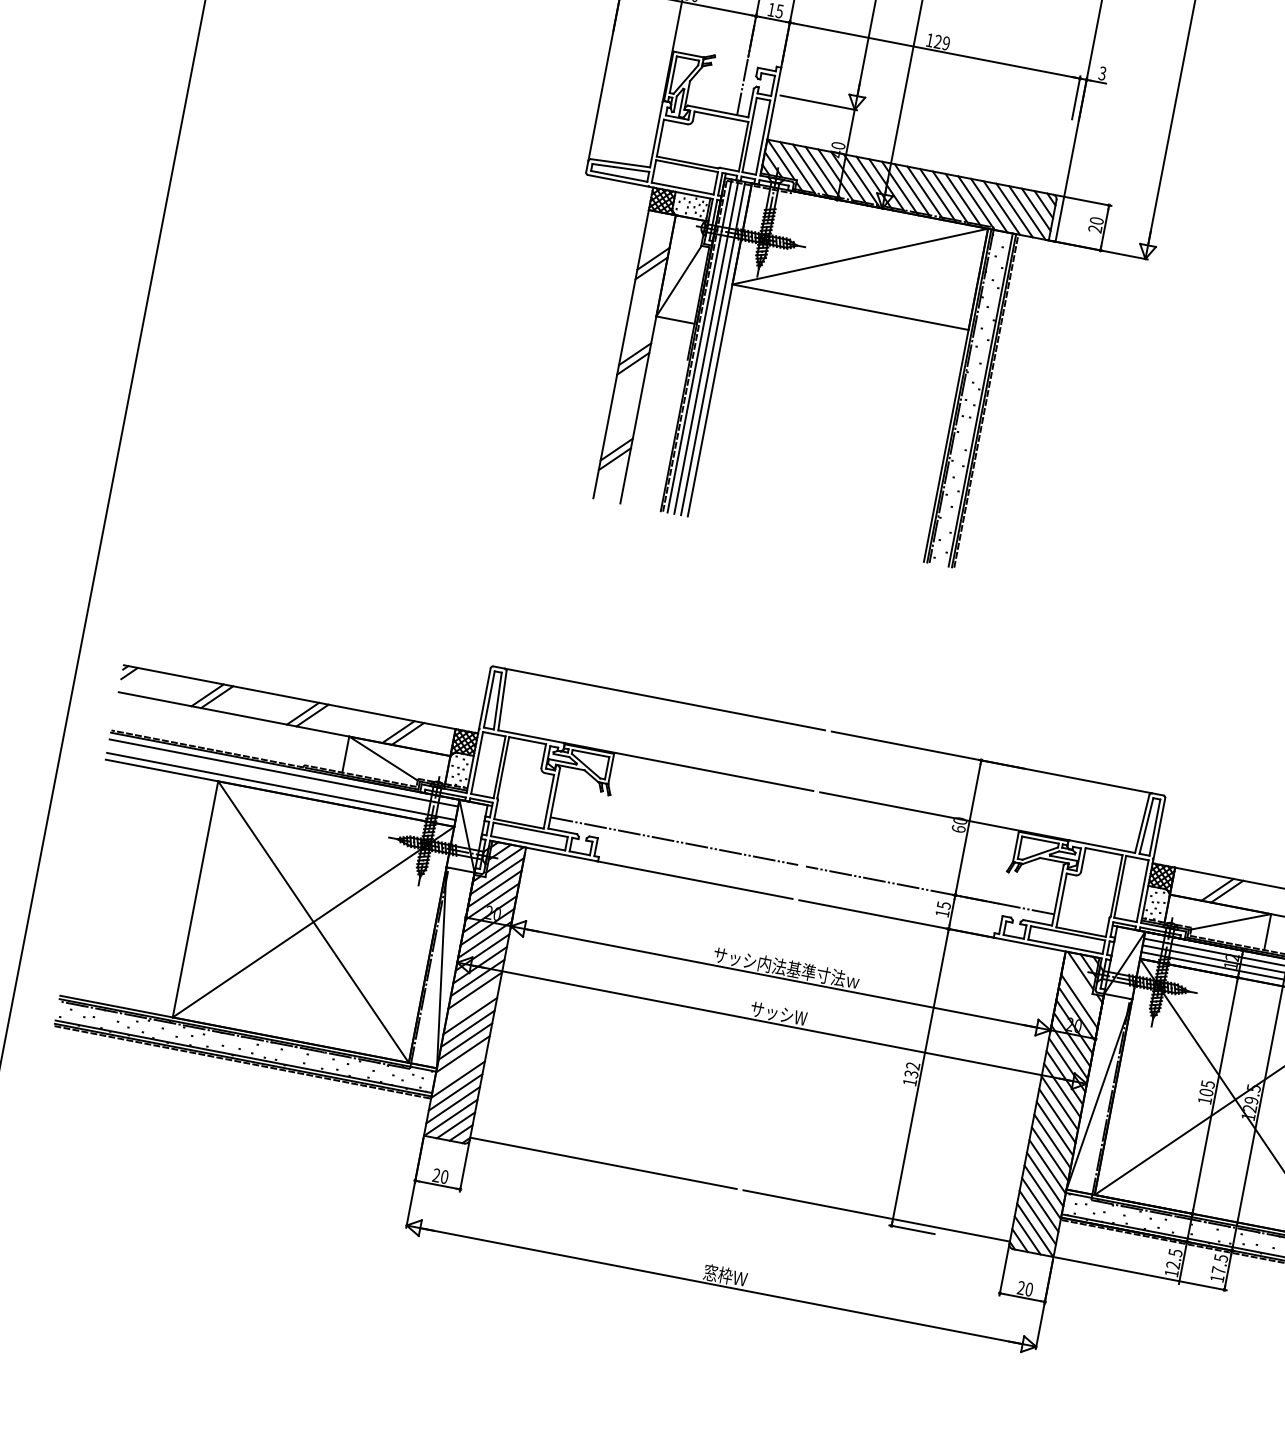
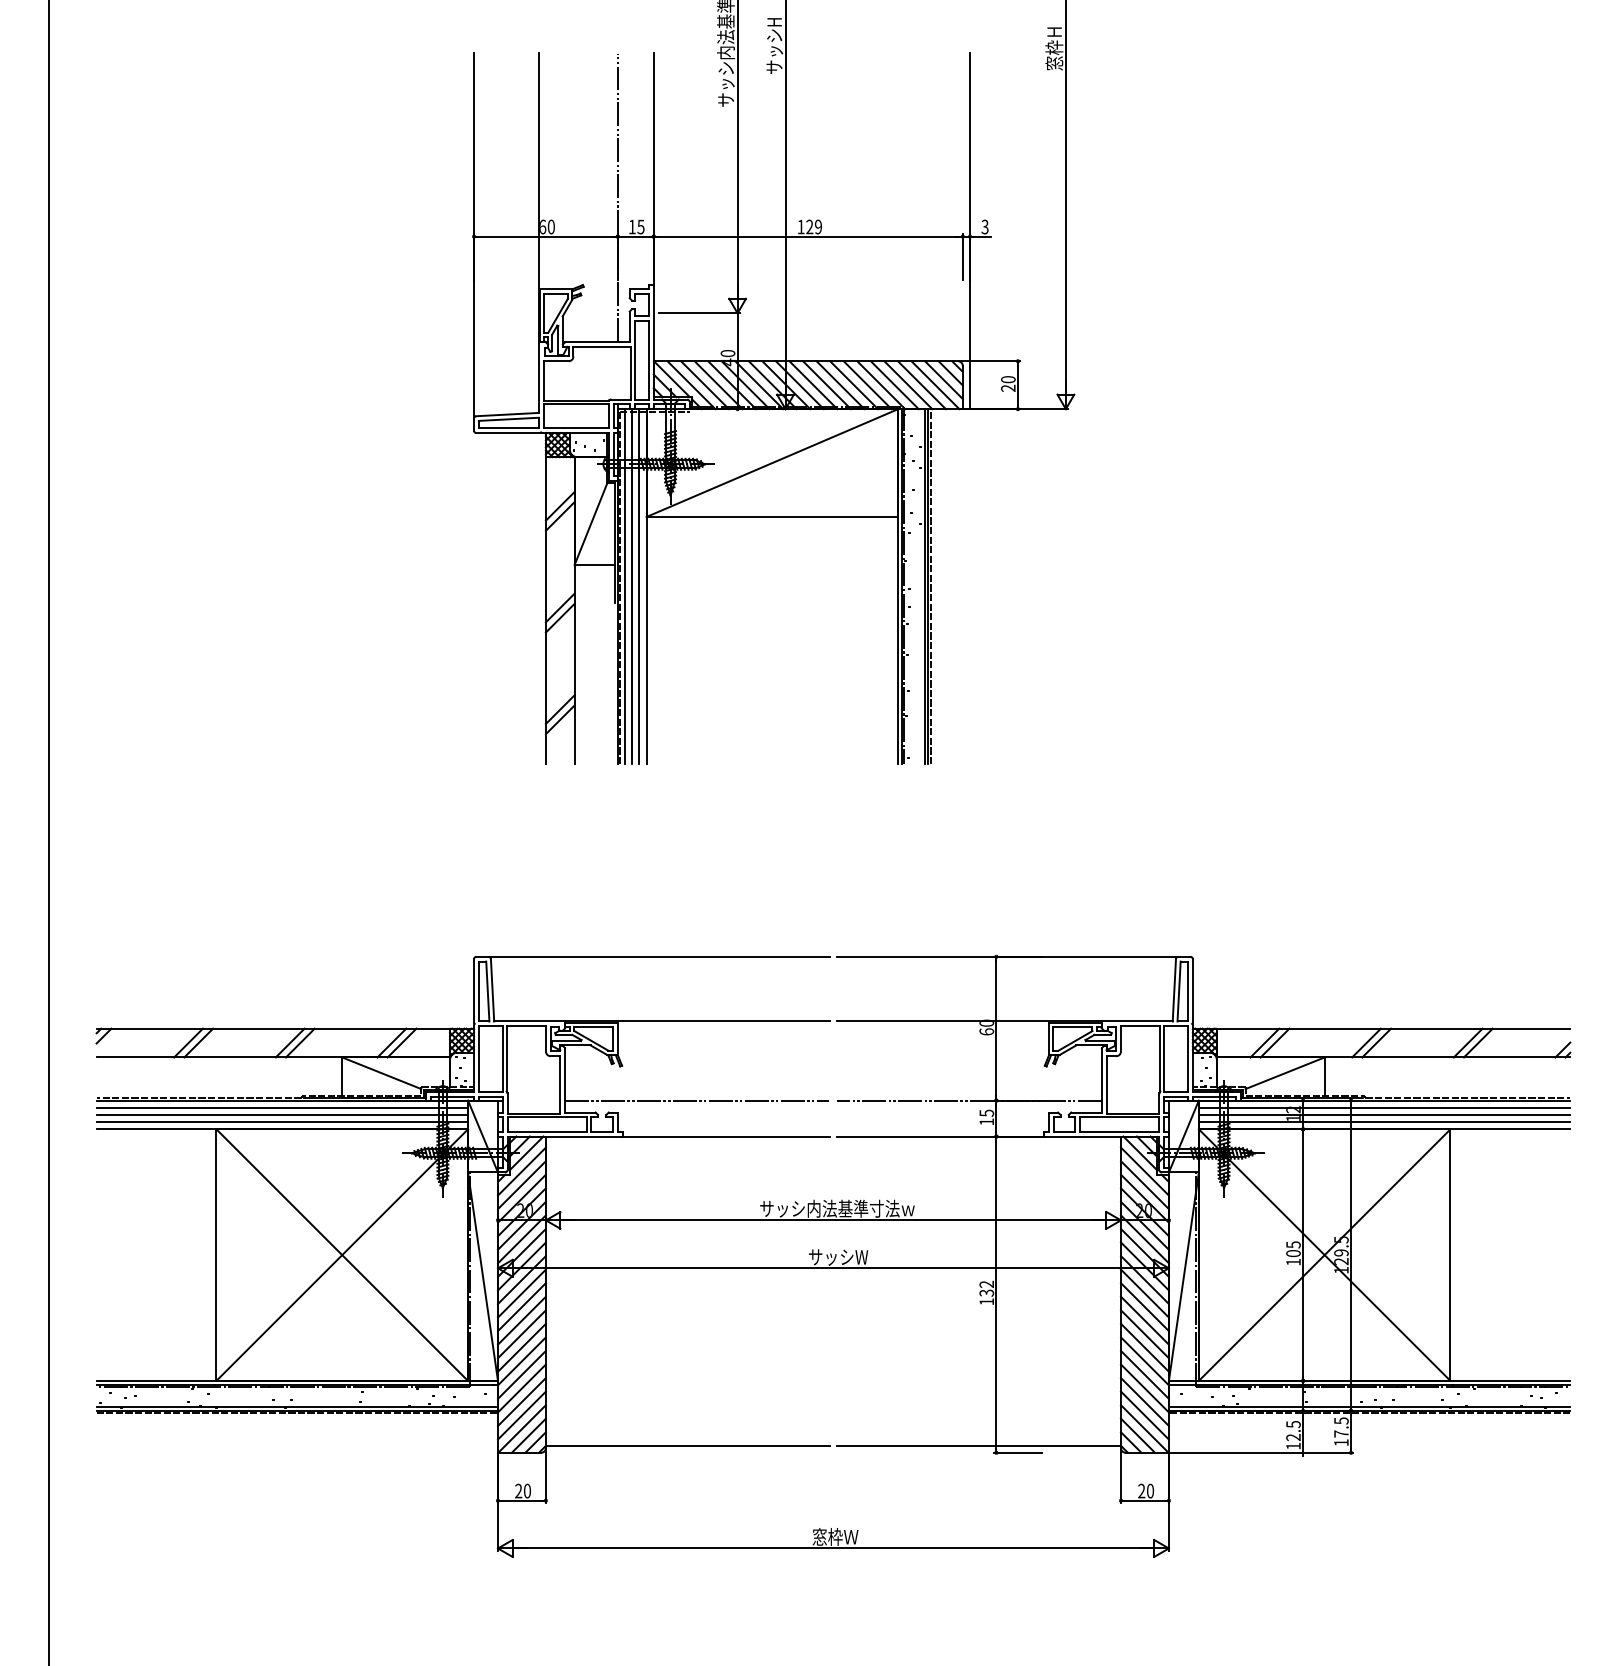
line: (282, 779) -> (282, 1114), added
line: (1081, 988) -> (1144, 1171), added
line: (472, 1003) -> (521, 1307), added
line: (460, 1066) -> (521, 1374), added

